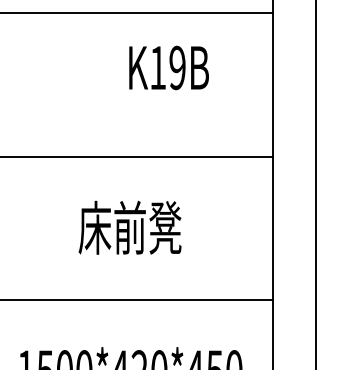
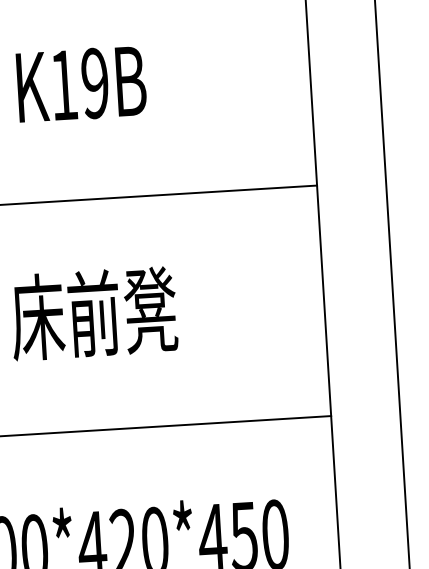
text: (168, 67) -> (80, 83), moved

